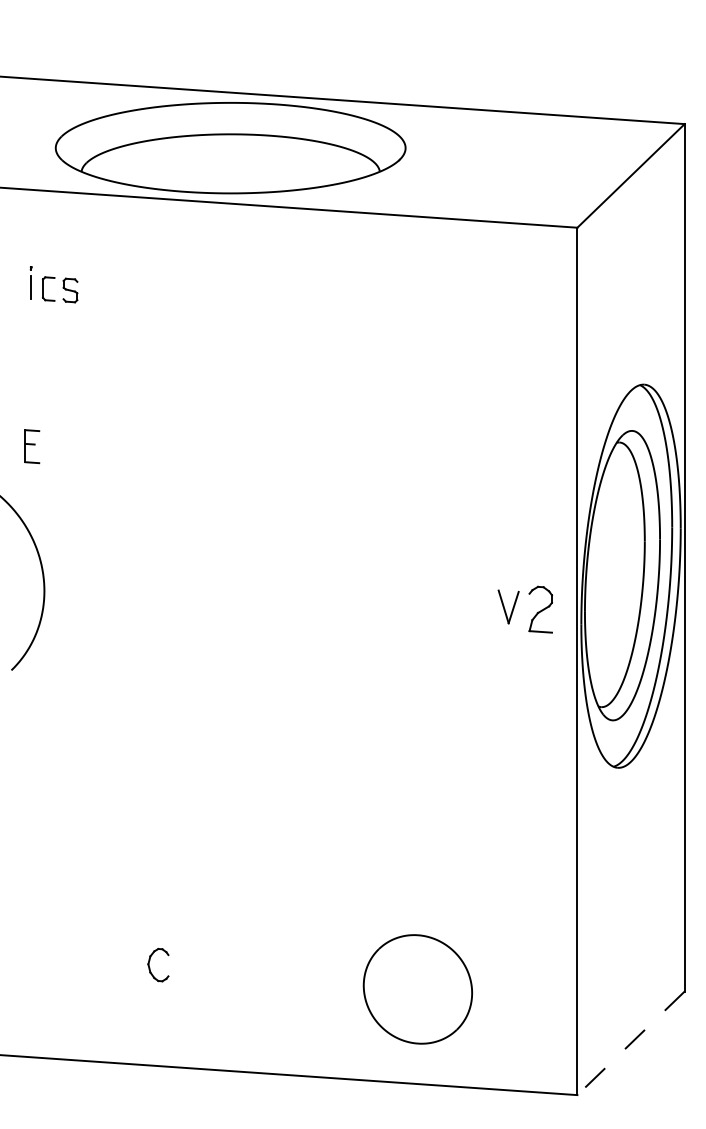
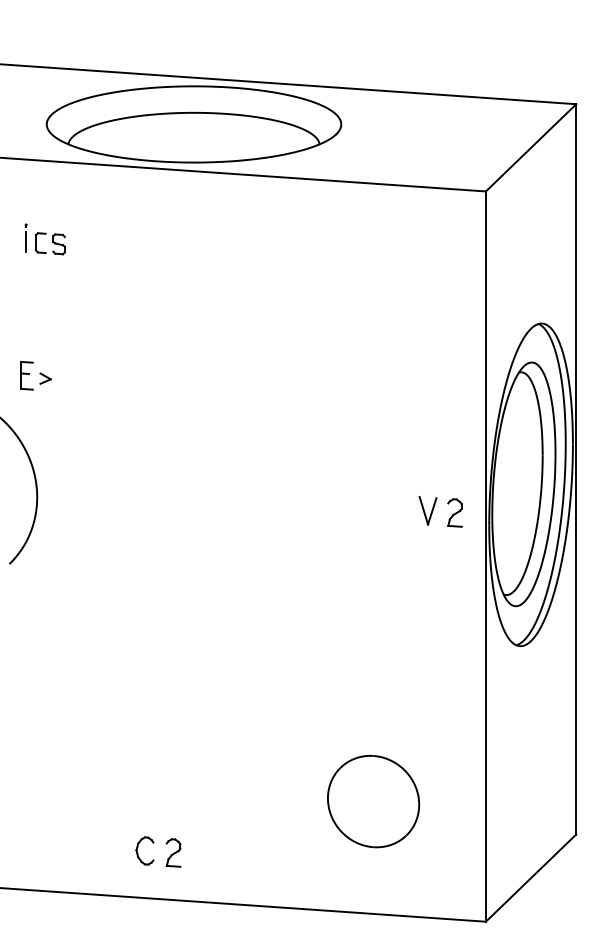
part: (54, 450) -> (45, 379), added
part: (540, 609) -> (454, 512), size x0.71
part: (150, 967) -> (138, 853), moved
part: (417, 989) -> (373, 801), moved
part: (206, 1013) -> (173, 853), added
line: (631, 1043) -> (531, 878), dashed -> solid

